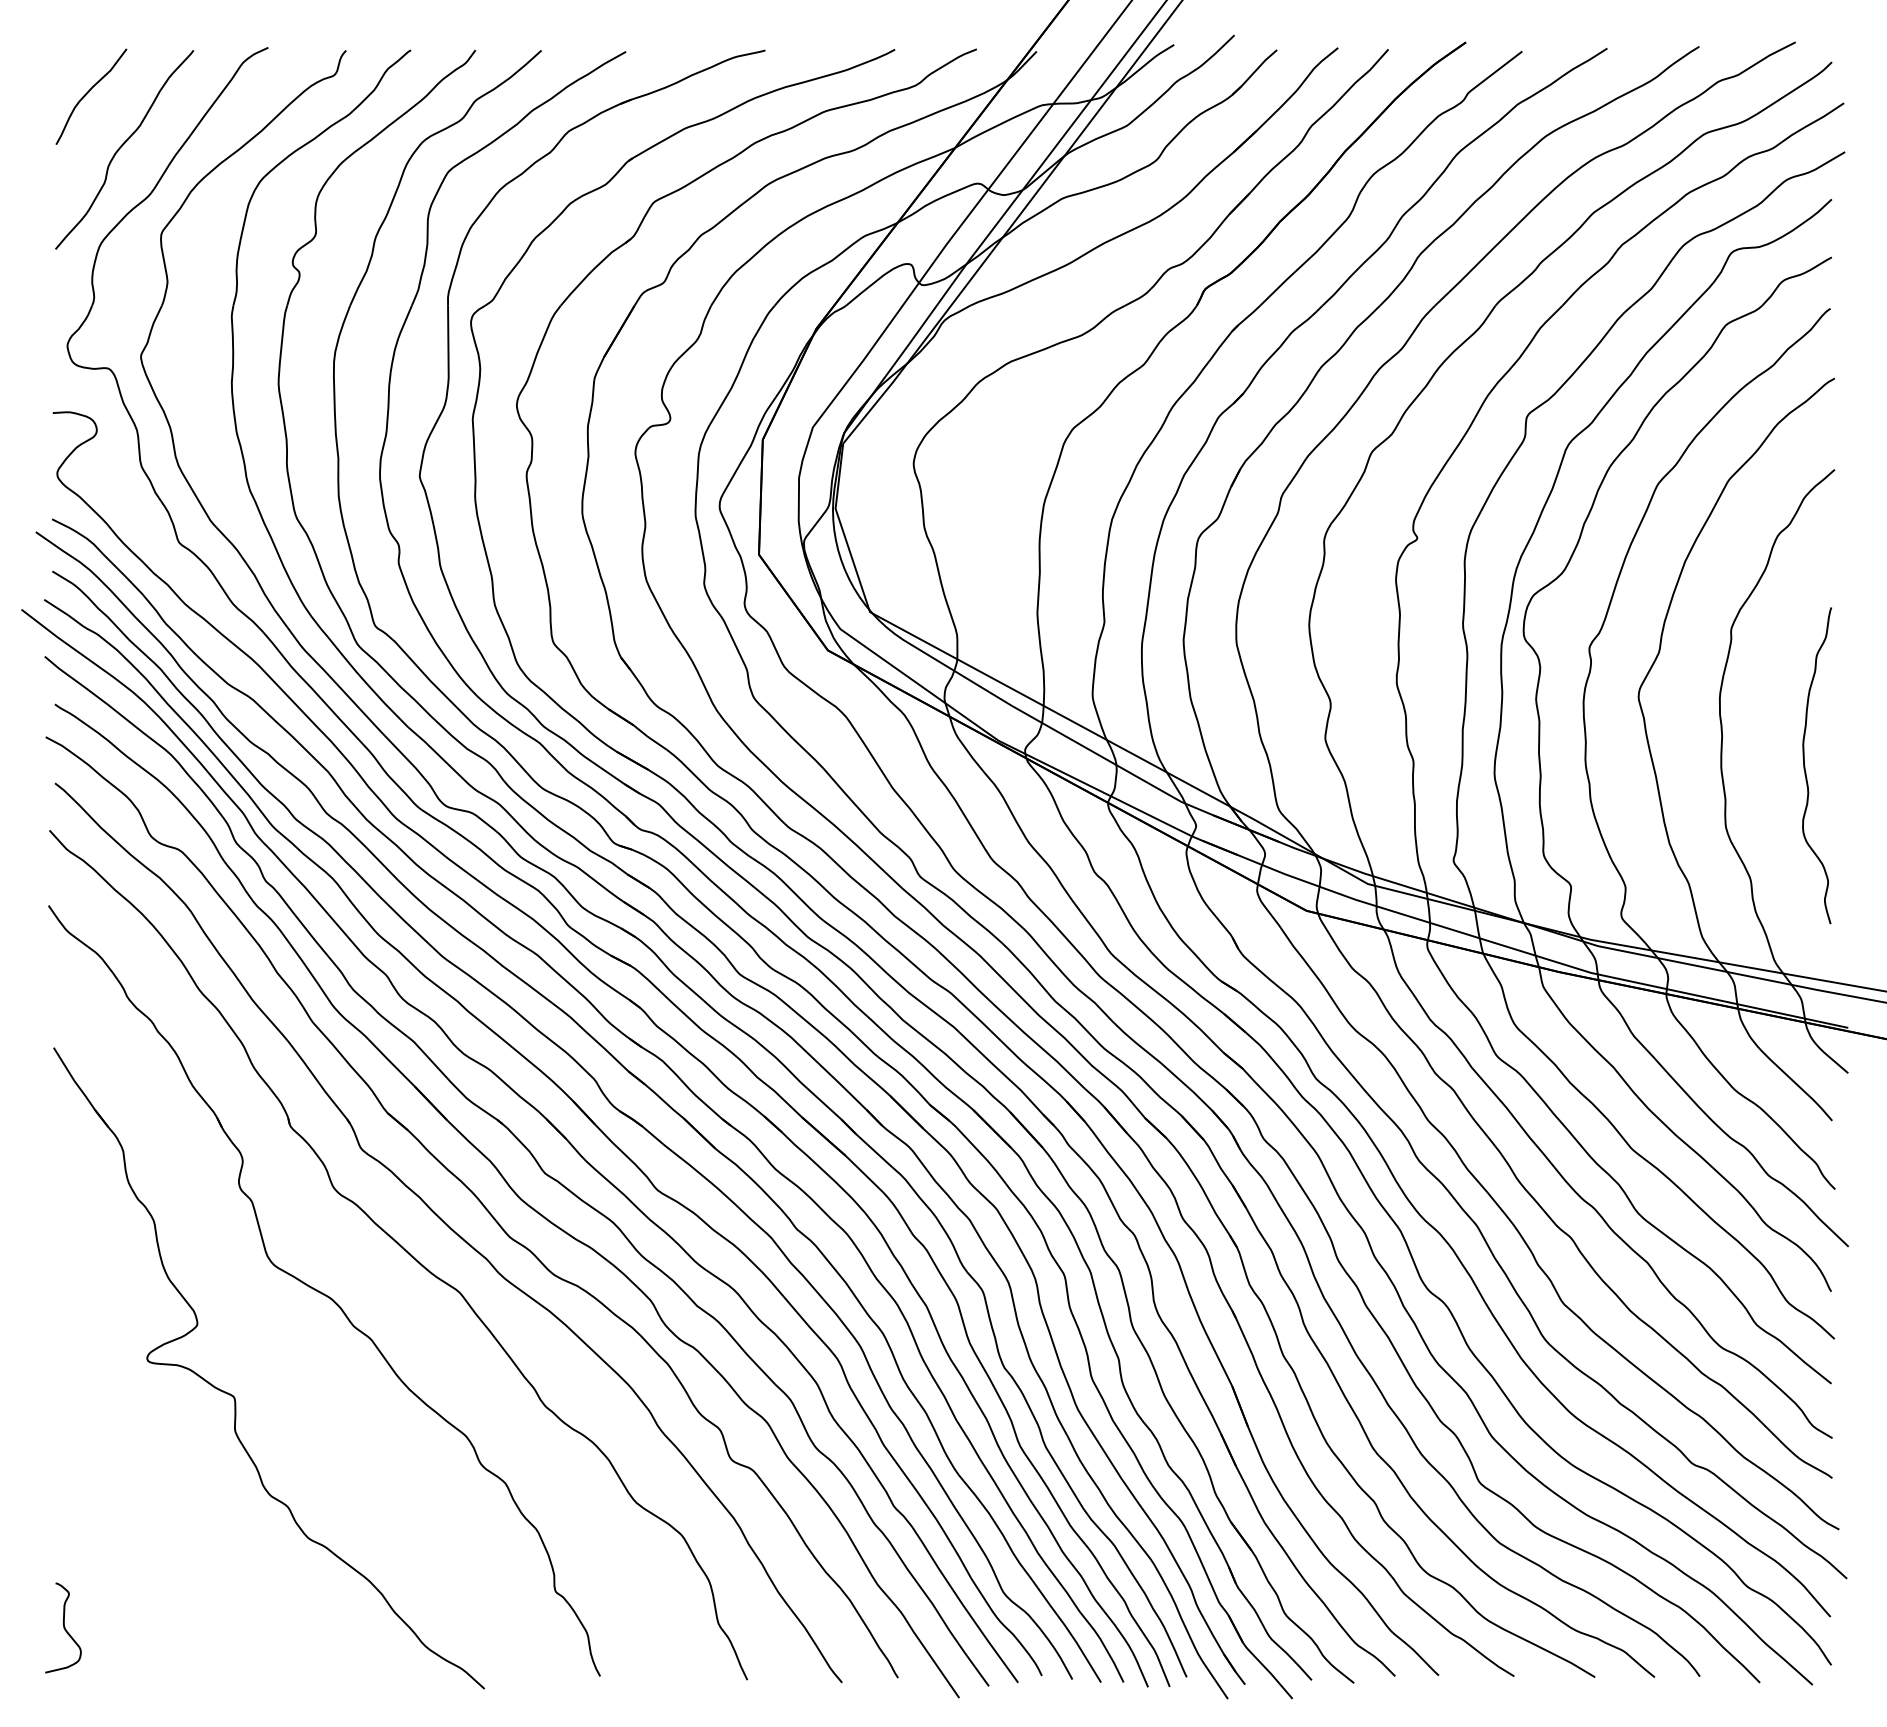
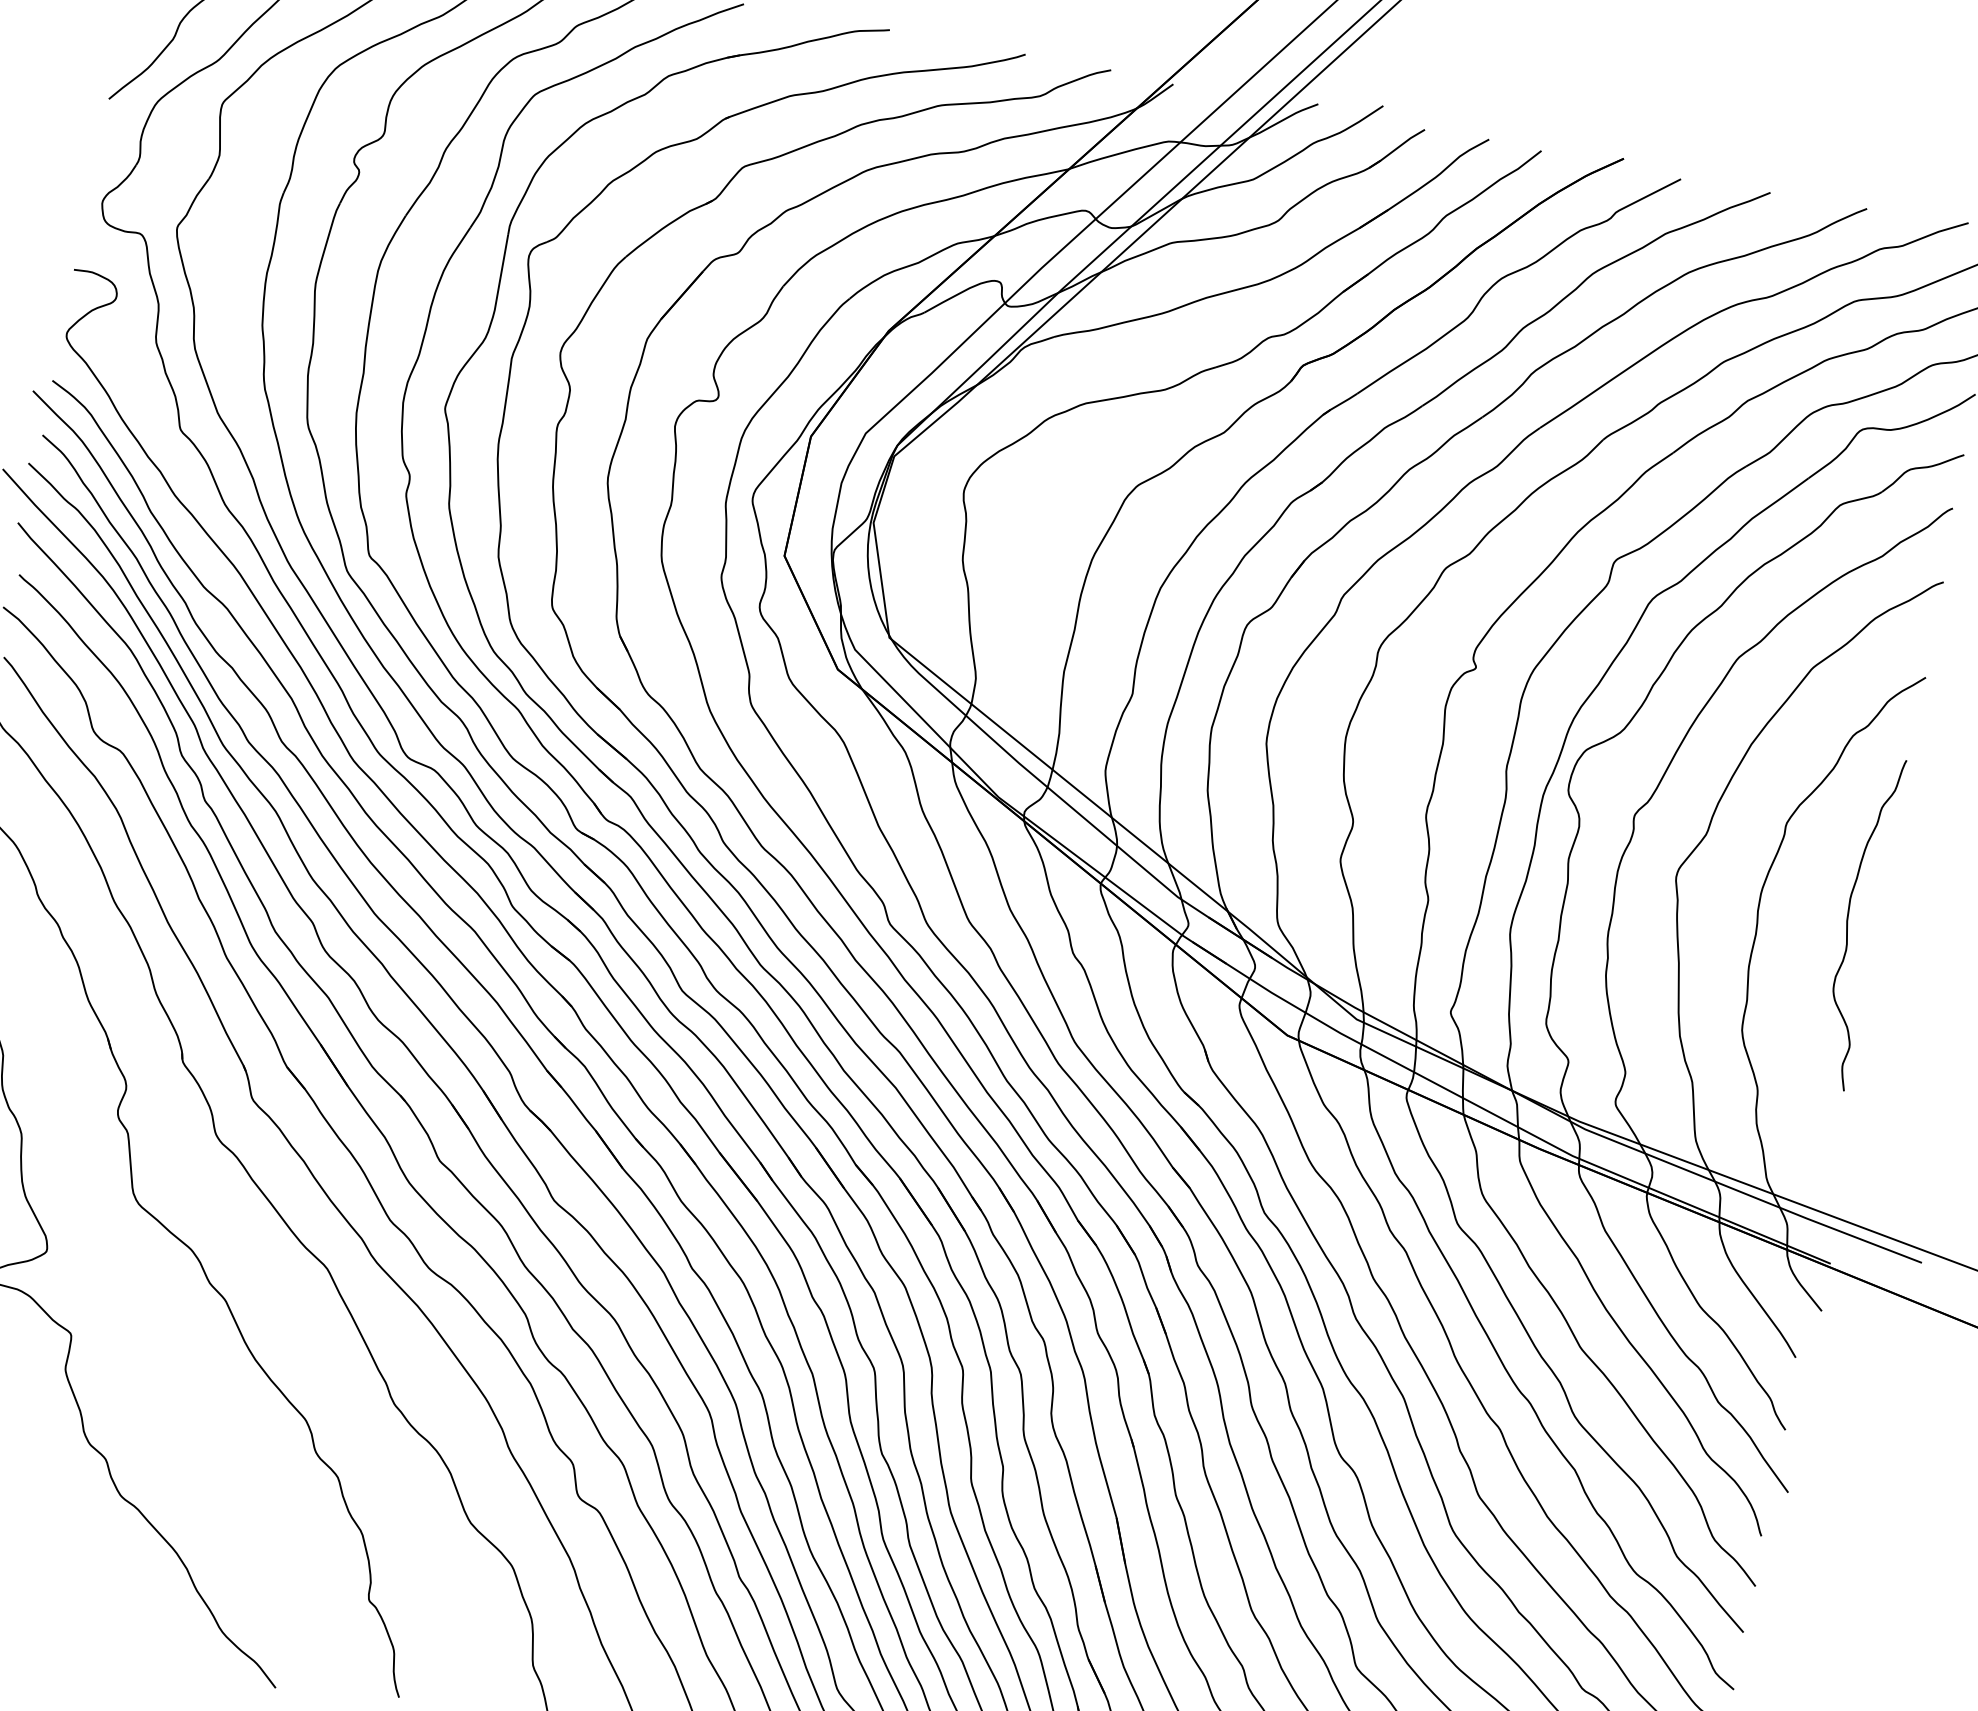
curve: (1805, 765) -> (1848, 920), moved

